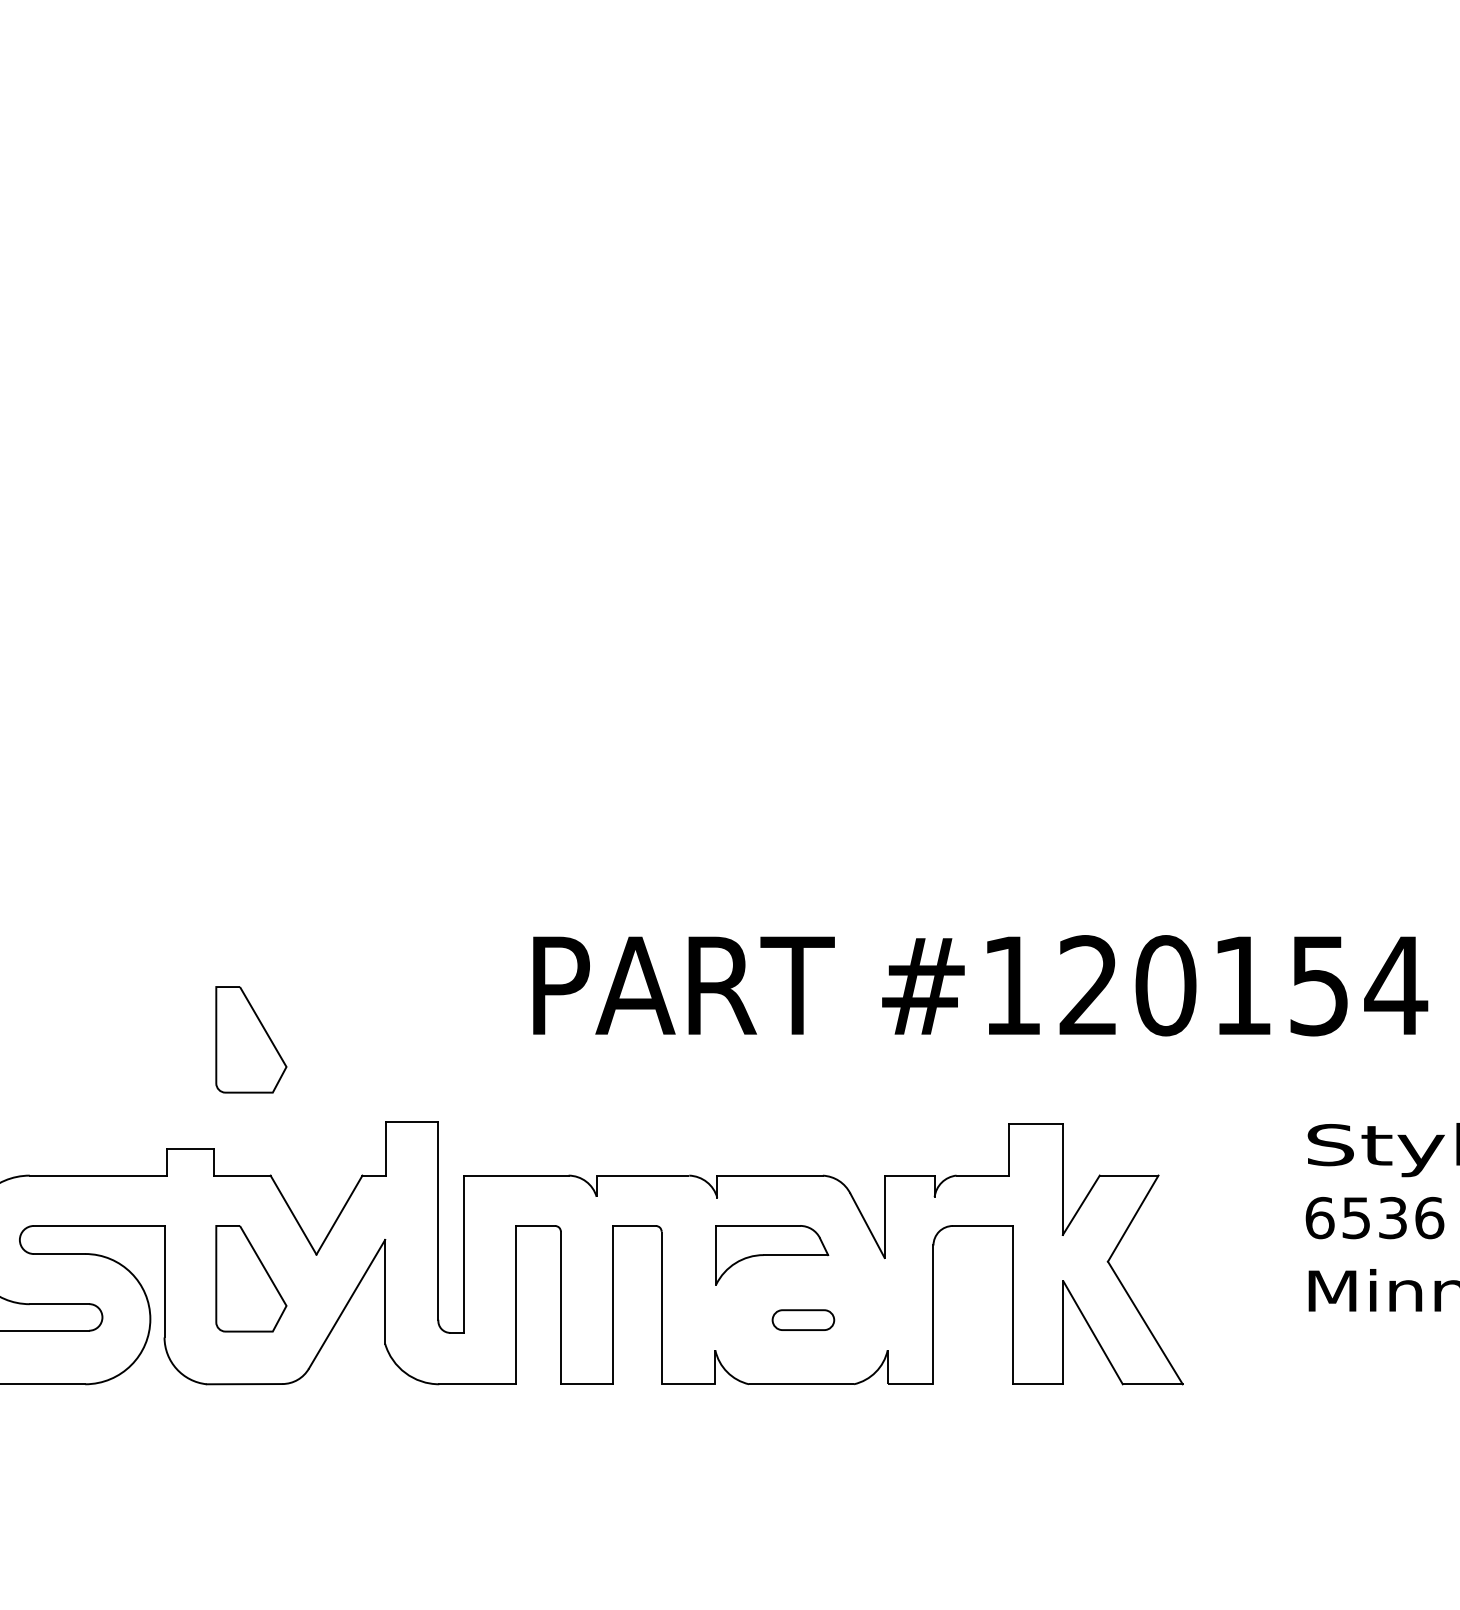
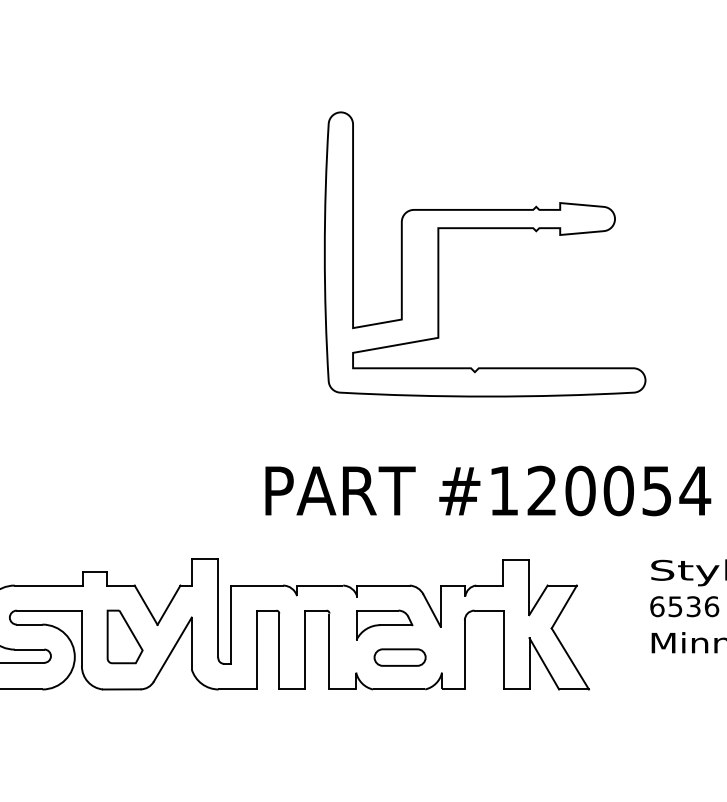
part: (972, 460) -> (484, 229), added
text: (1242, 984) -> (618, 490), #120154 -> #120054
part: (250, 1038) -> (124, 517), removed
part: (802, 1320) -> (399, 657), size x1.67

